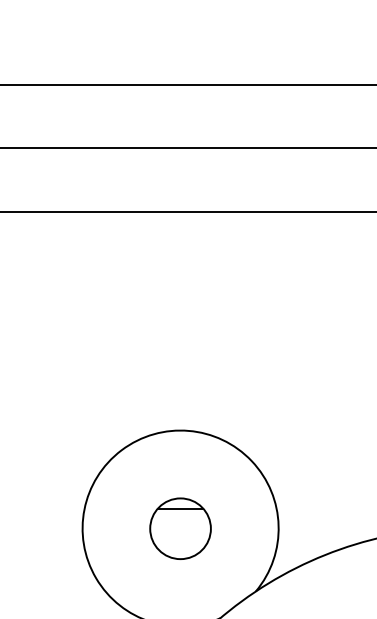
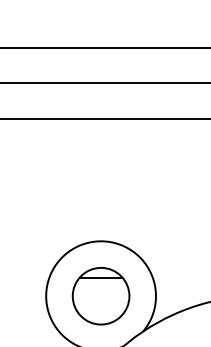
part: (179, 529) -> (100, 296), size x1.67

